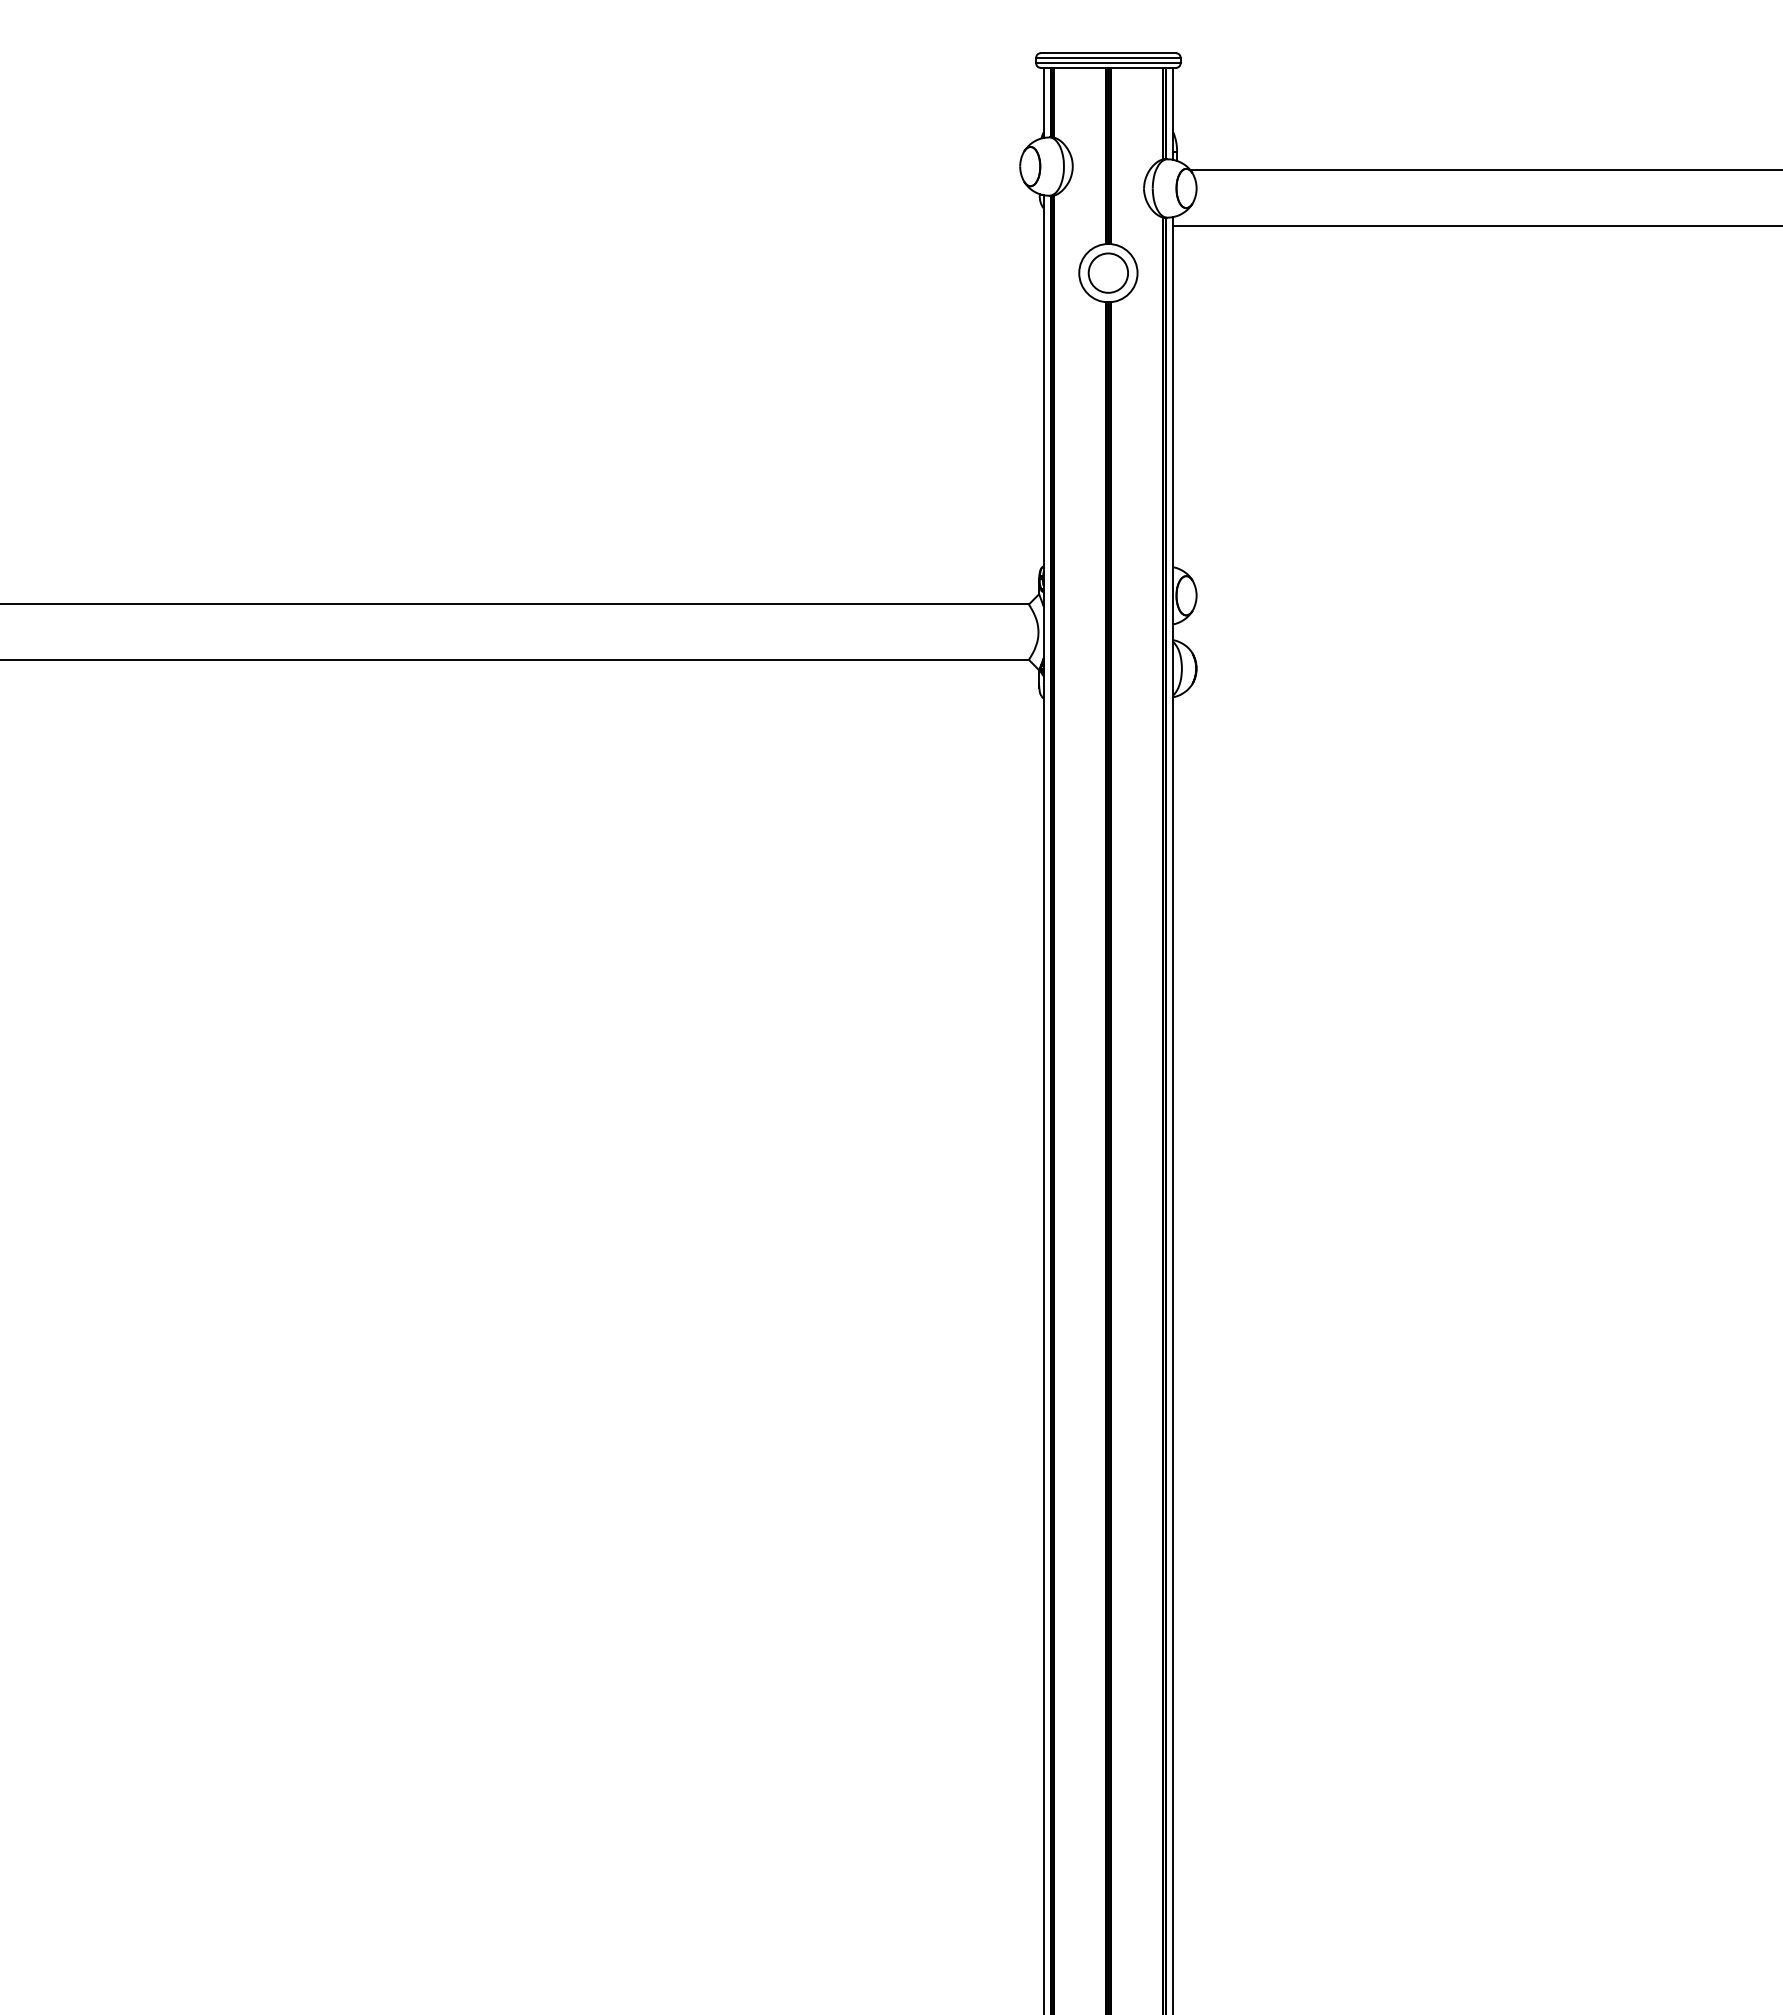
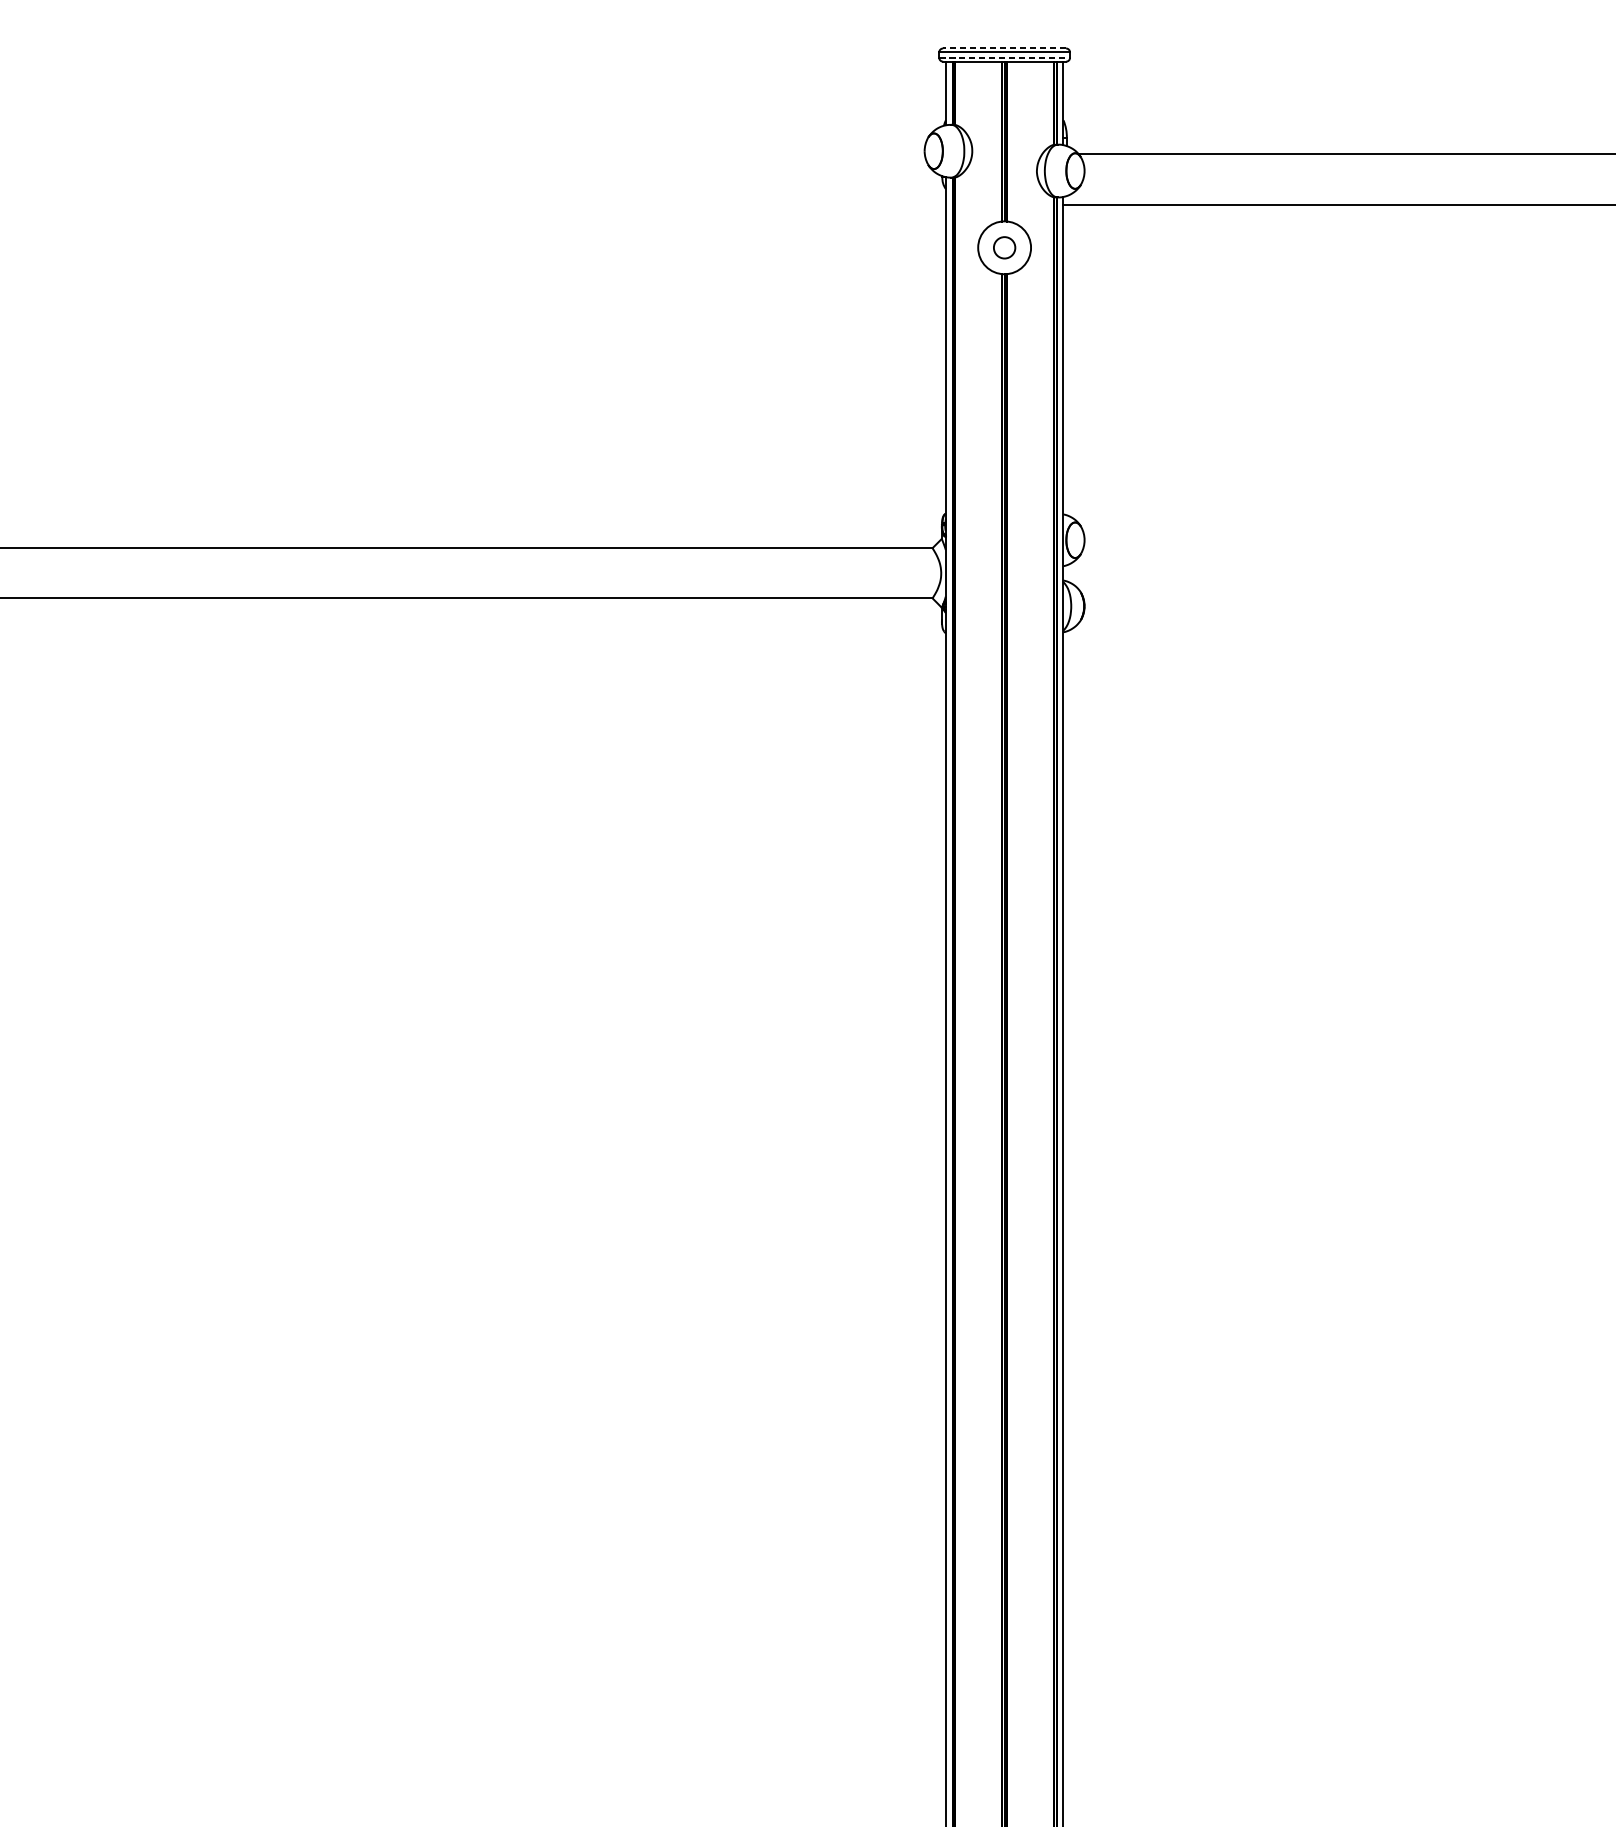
line: (1108, 53) -> (1004, 48), solid -> dashed
line: (1108, 63) -> (1004, 57), solid -> dashed
circle: (1108, 272) -> (1004, 247), size x0.6

